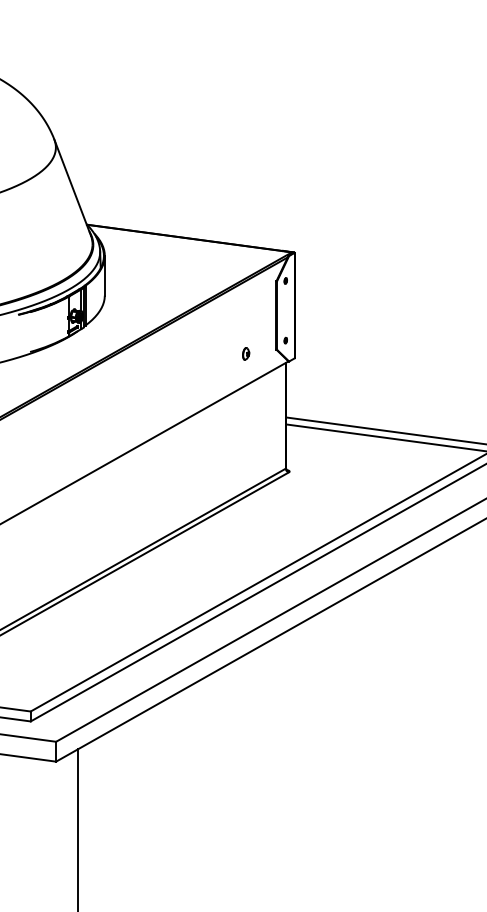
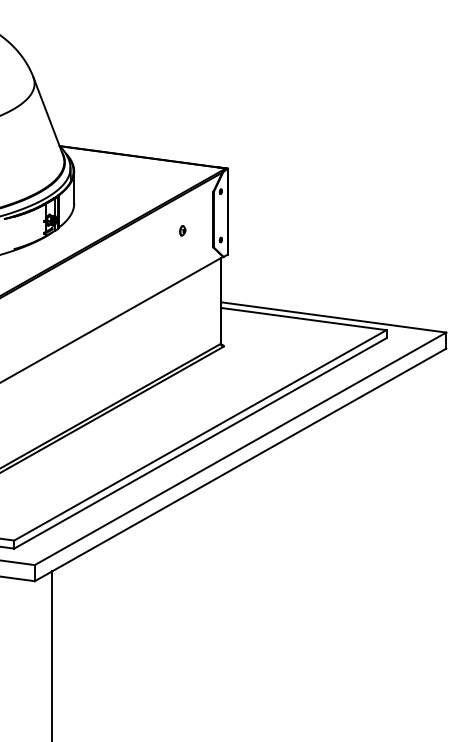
part: (245, 353) -> (182, 230), moved

